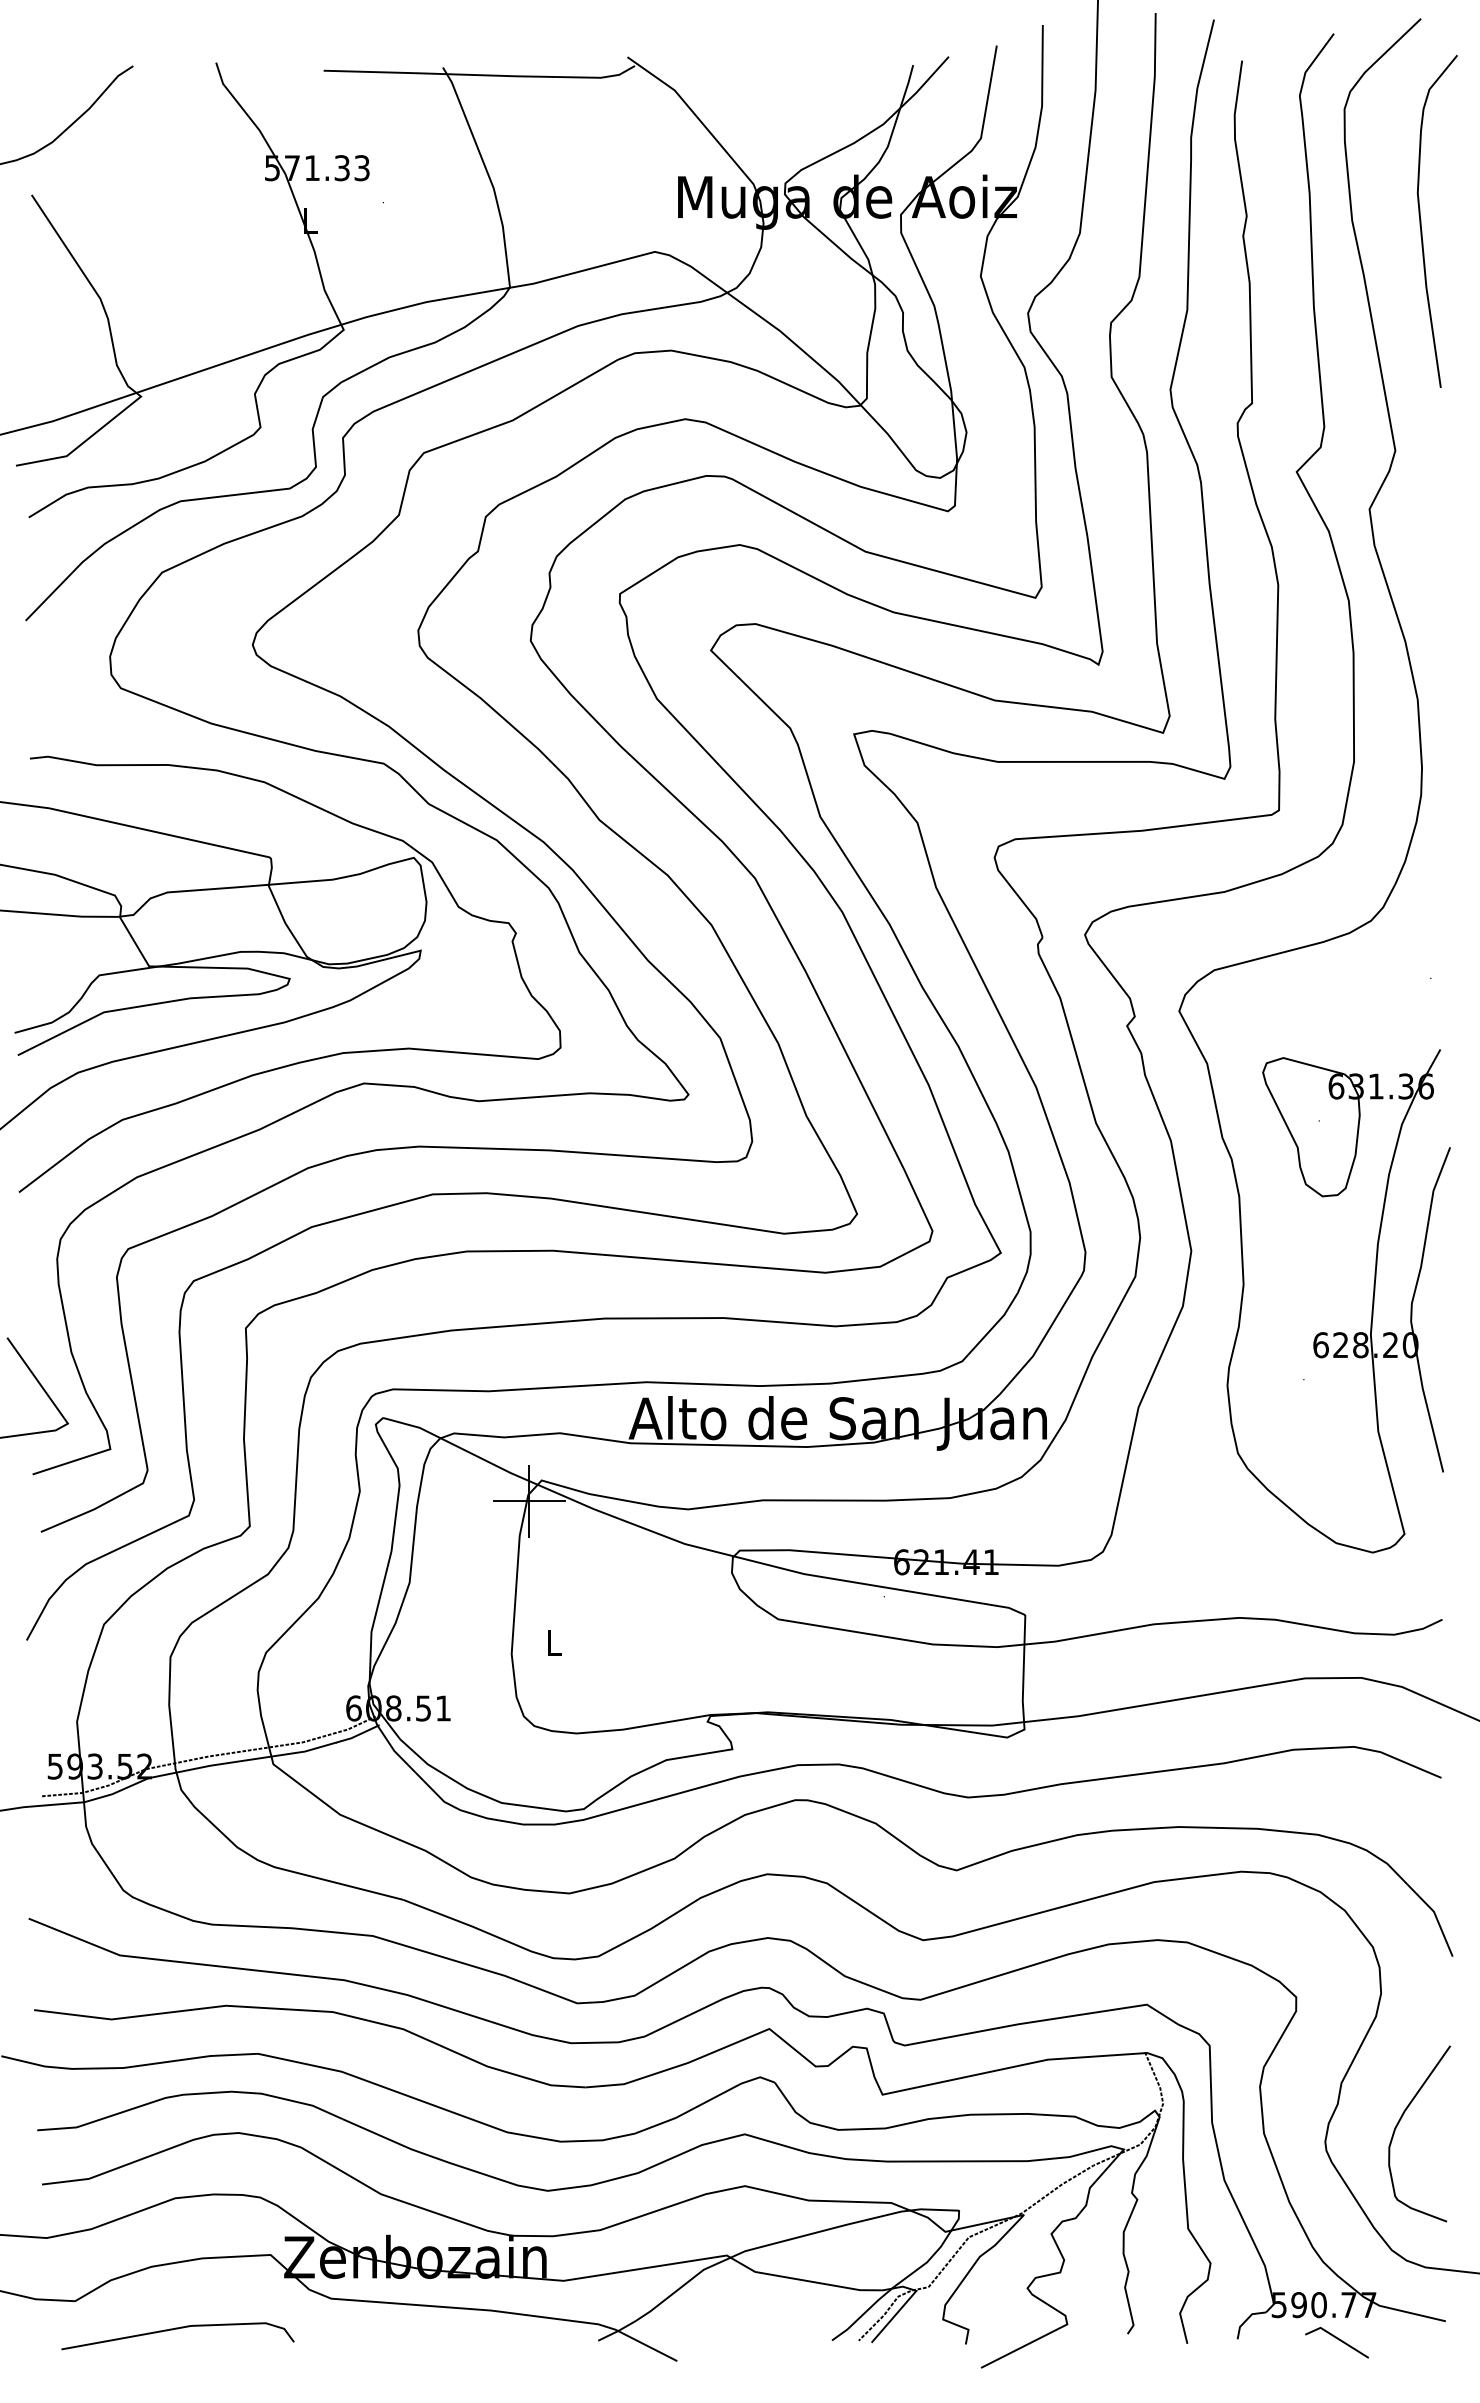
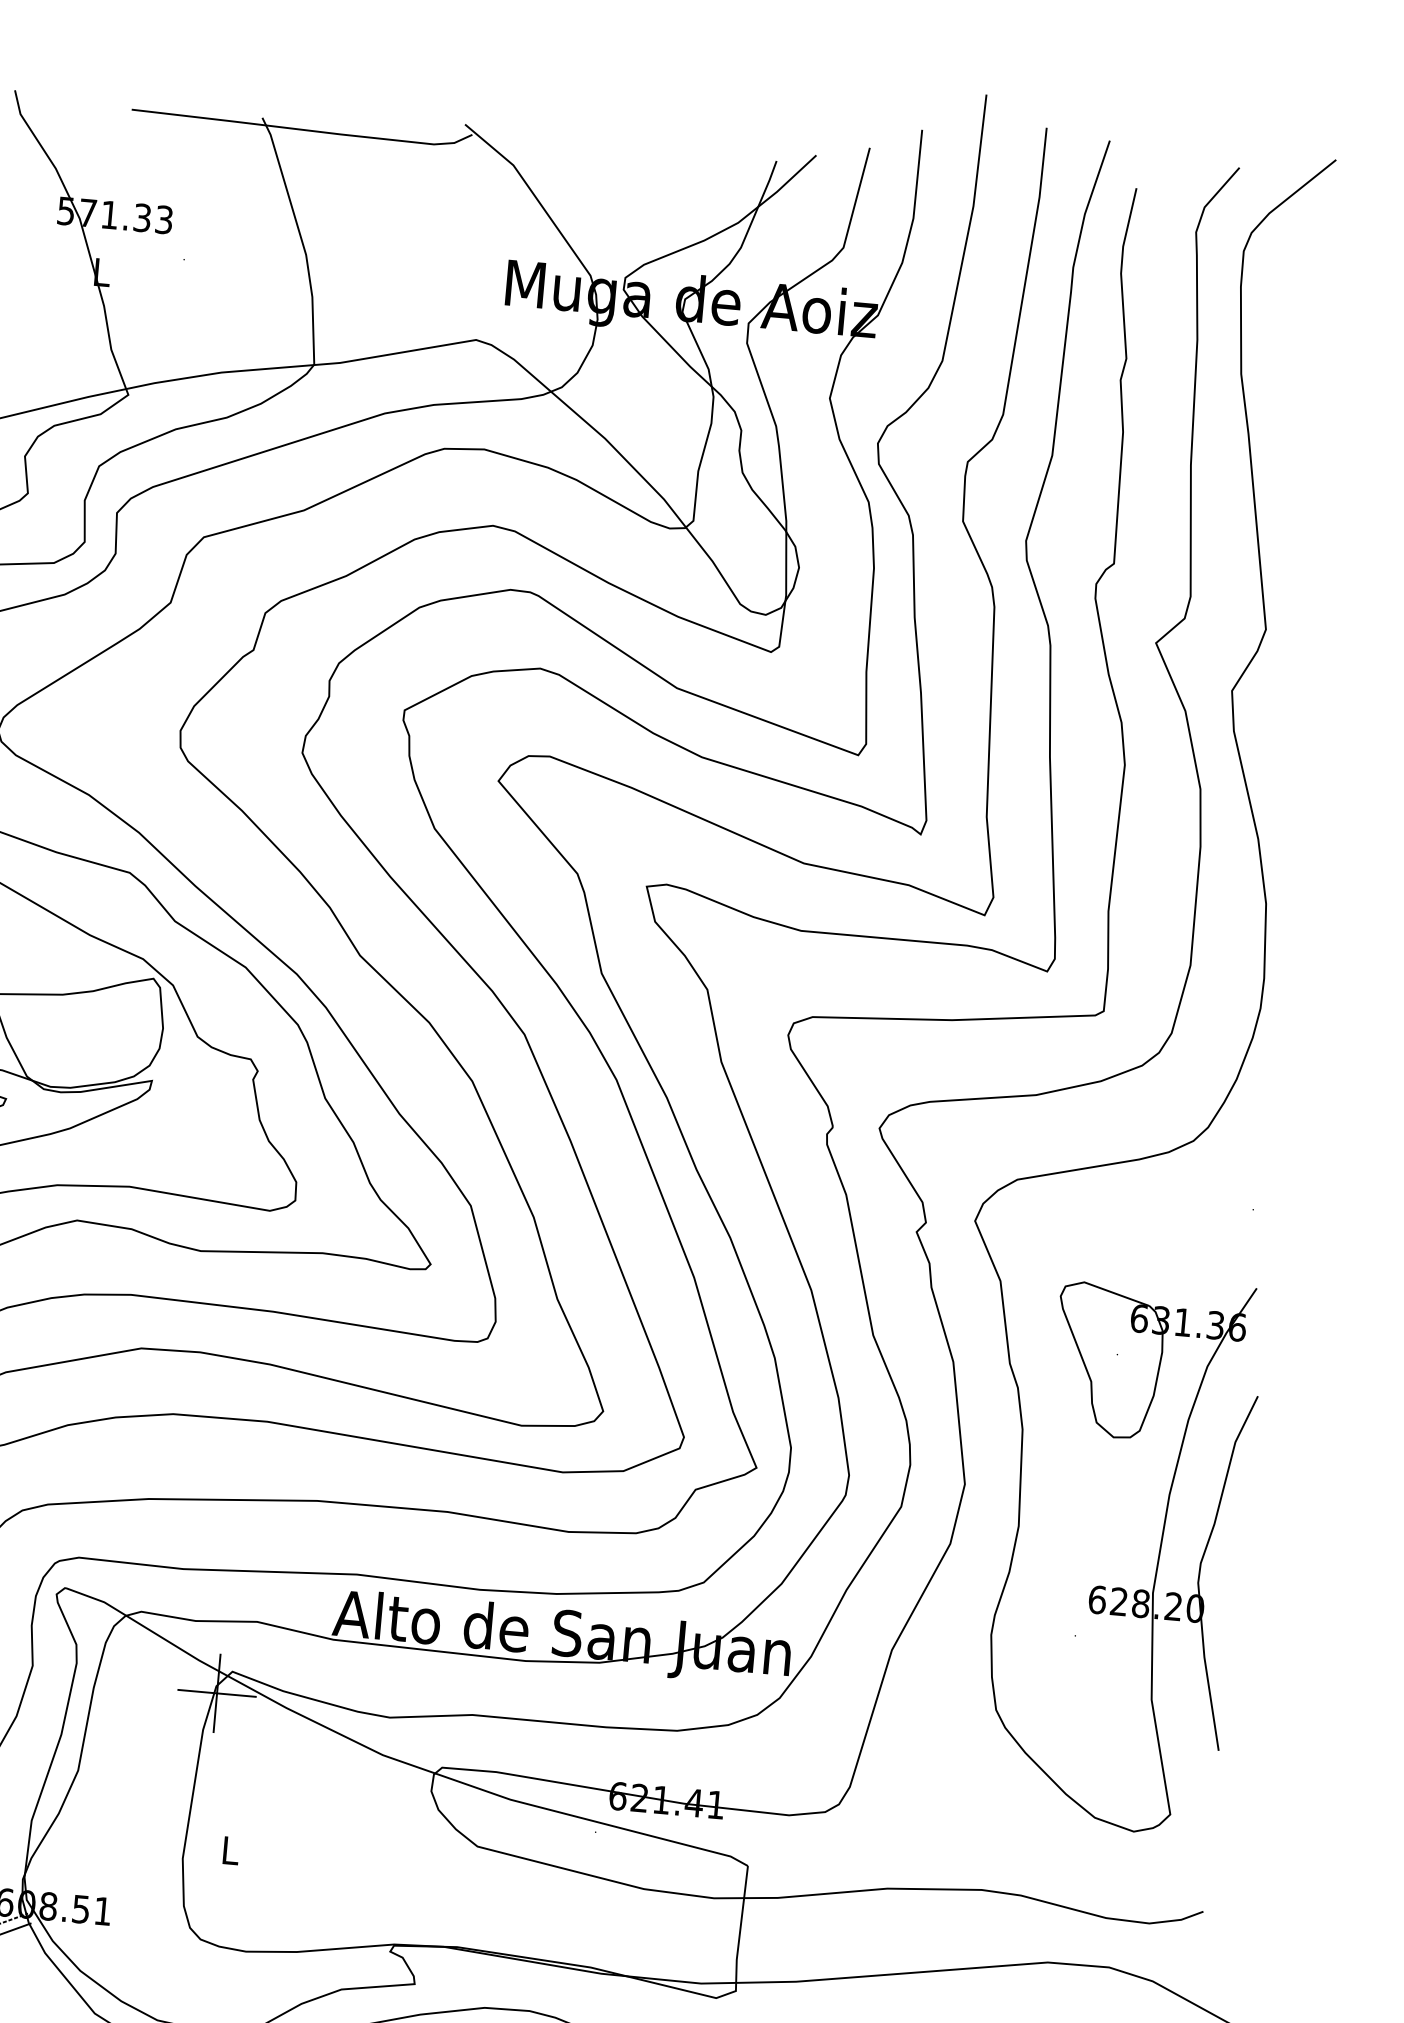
curve: (1421, 221) -> (1316, 381), removed

